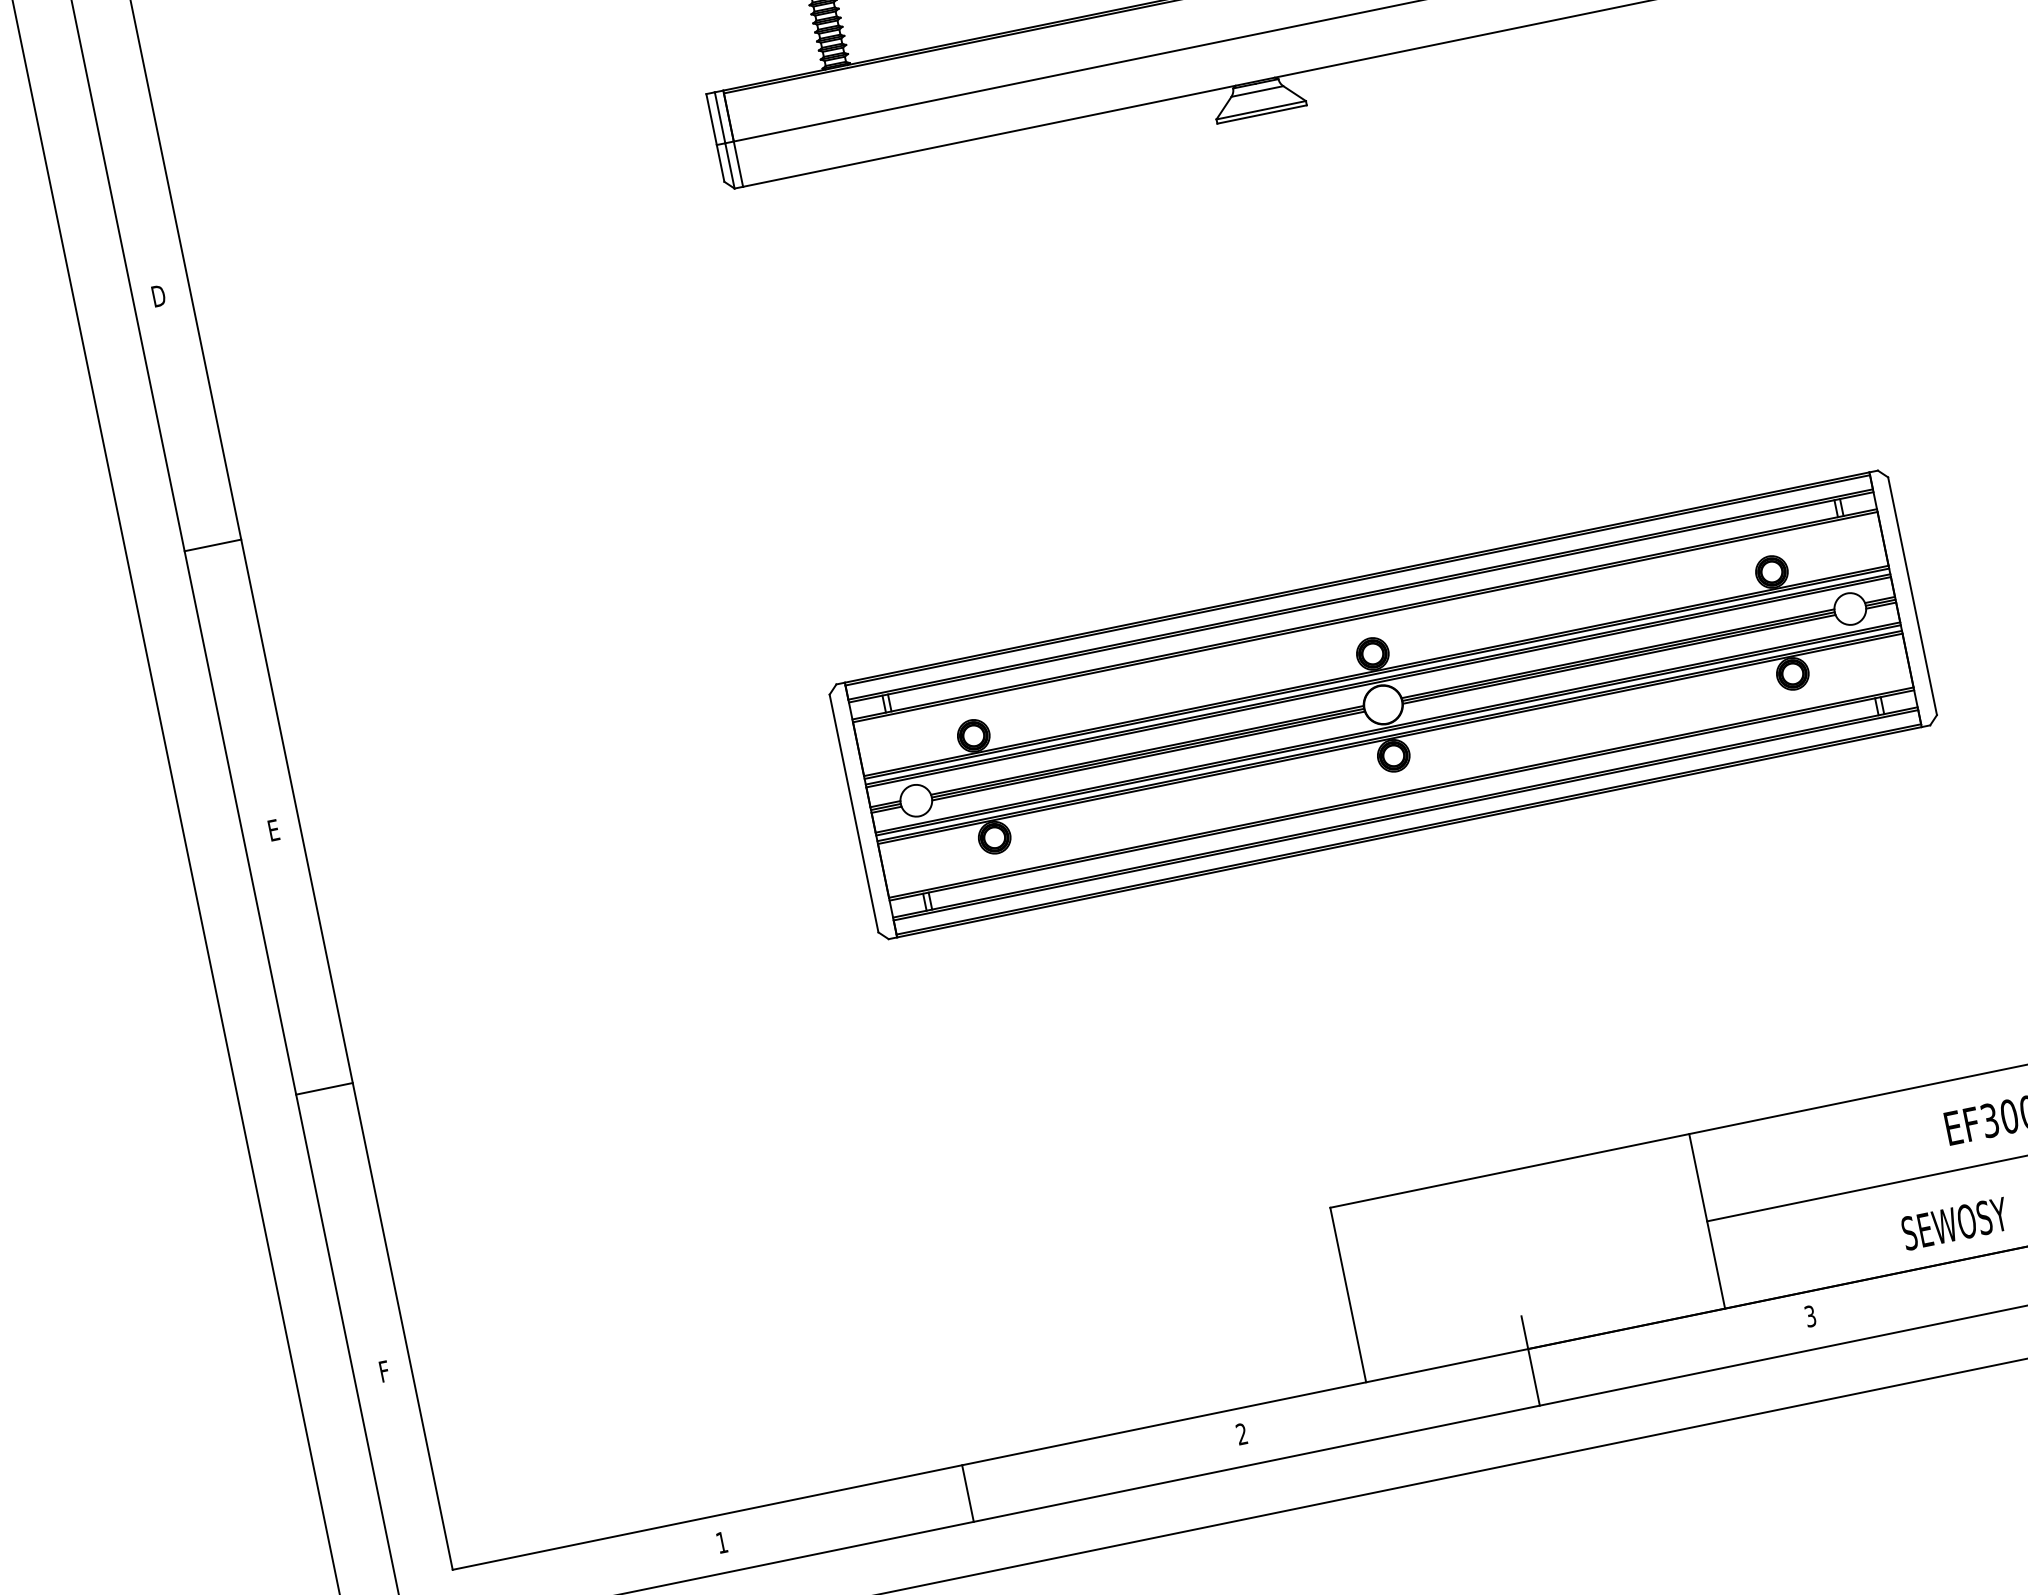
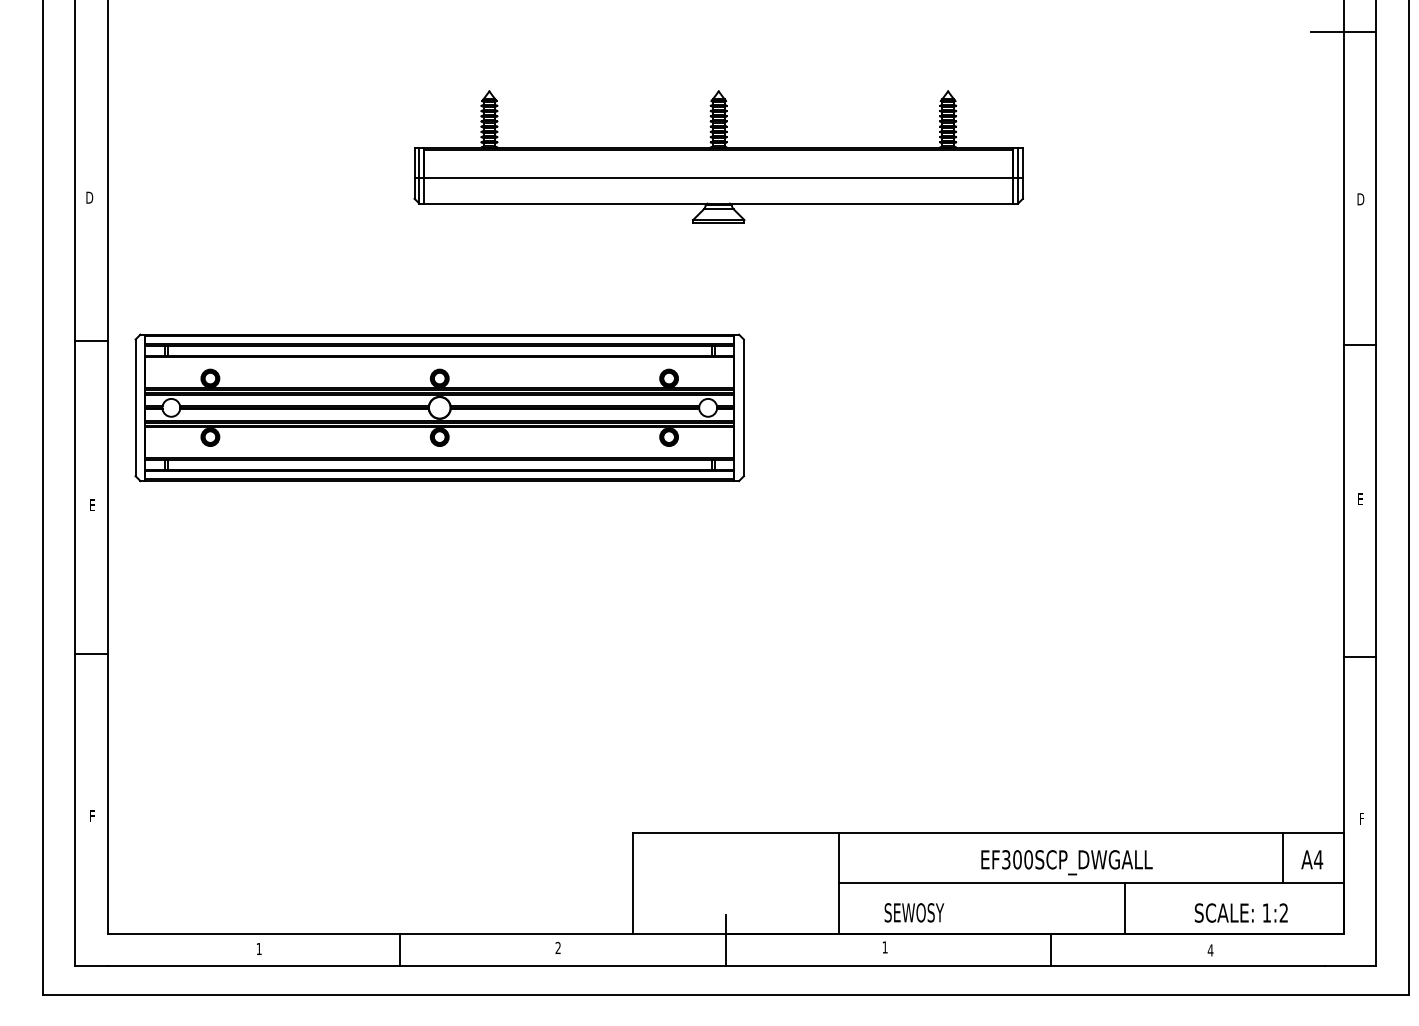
part: (1382, 704) -> (439, 407), moved
text: (1955, 1223) -> (914, 912), moved
text: (1809, 1316) -> (884, 947), 3 -> 1

